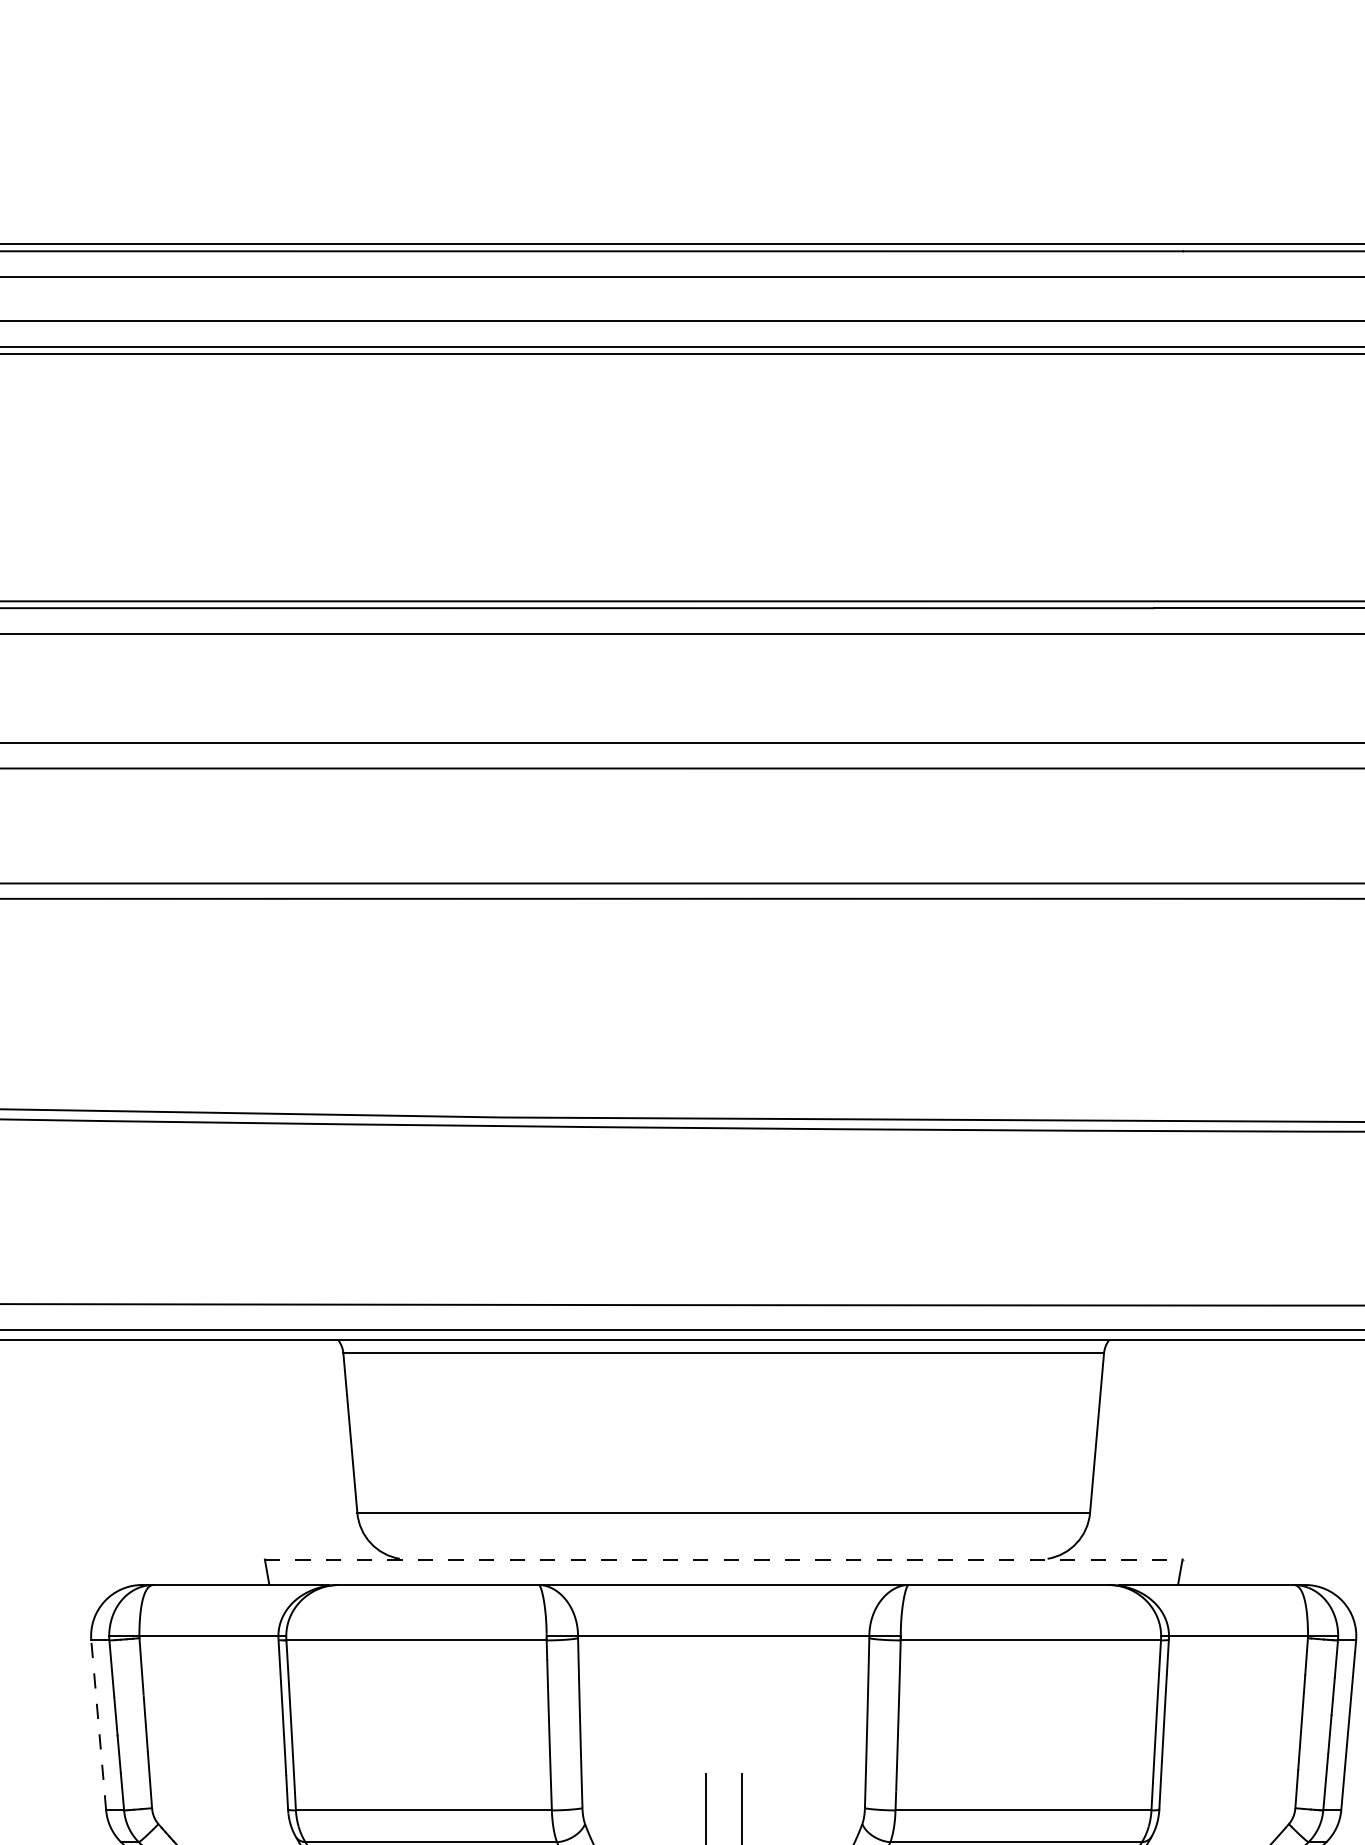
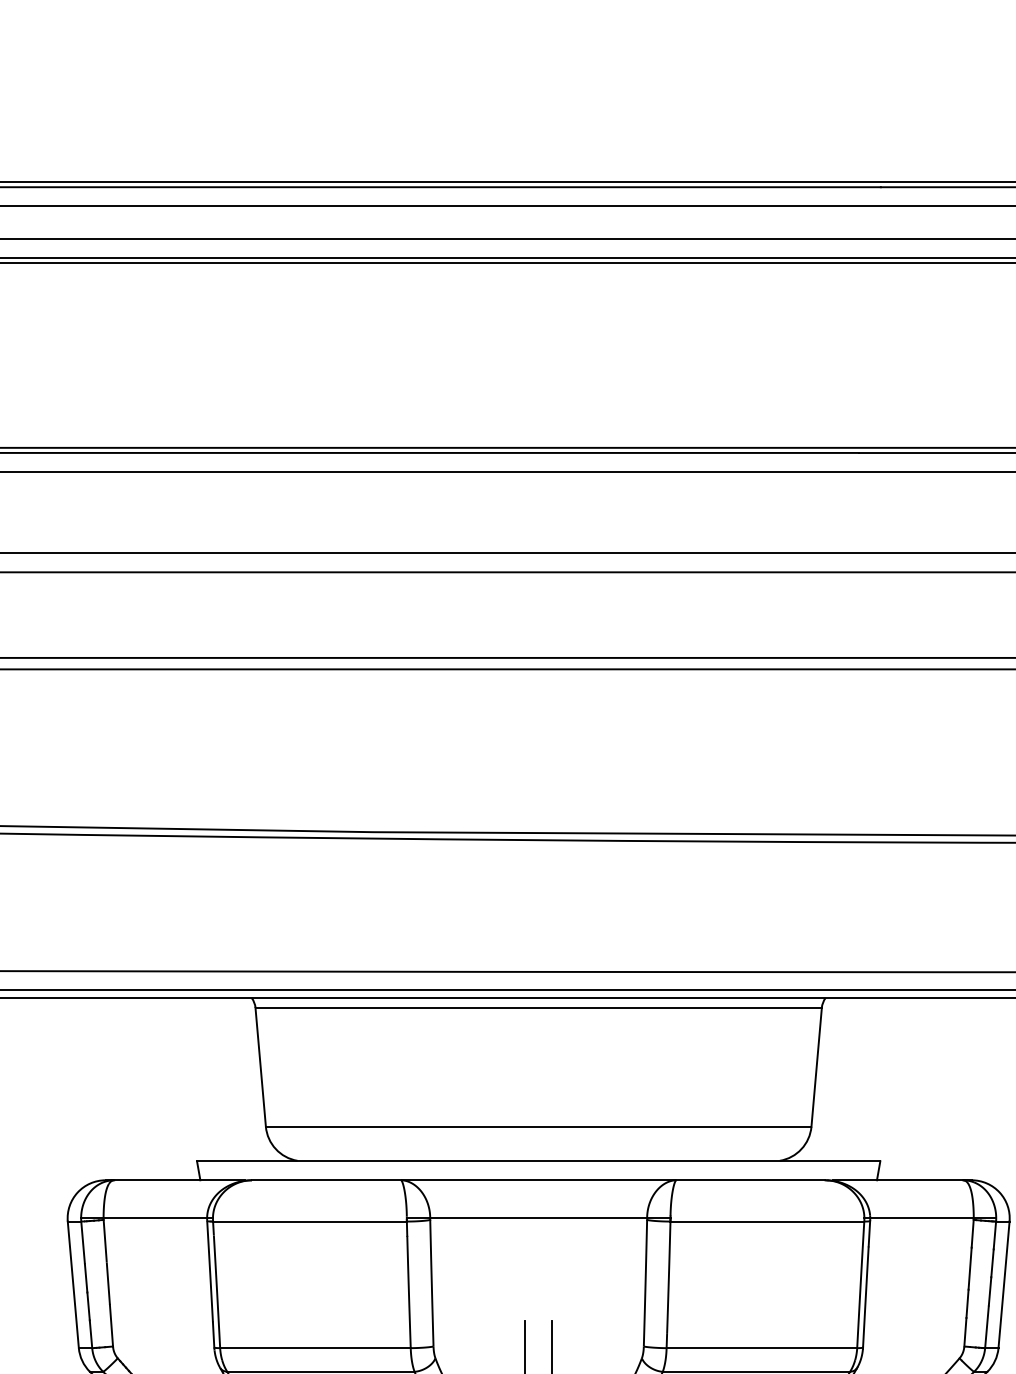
line: (723, 1559) -> (538, 1161), dashed -> solid
line: (98, 1724) -> (73, 1284), dashed -> solid

